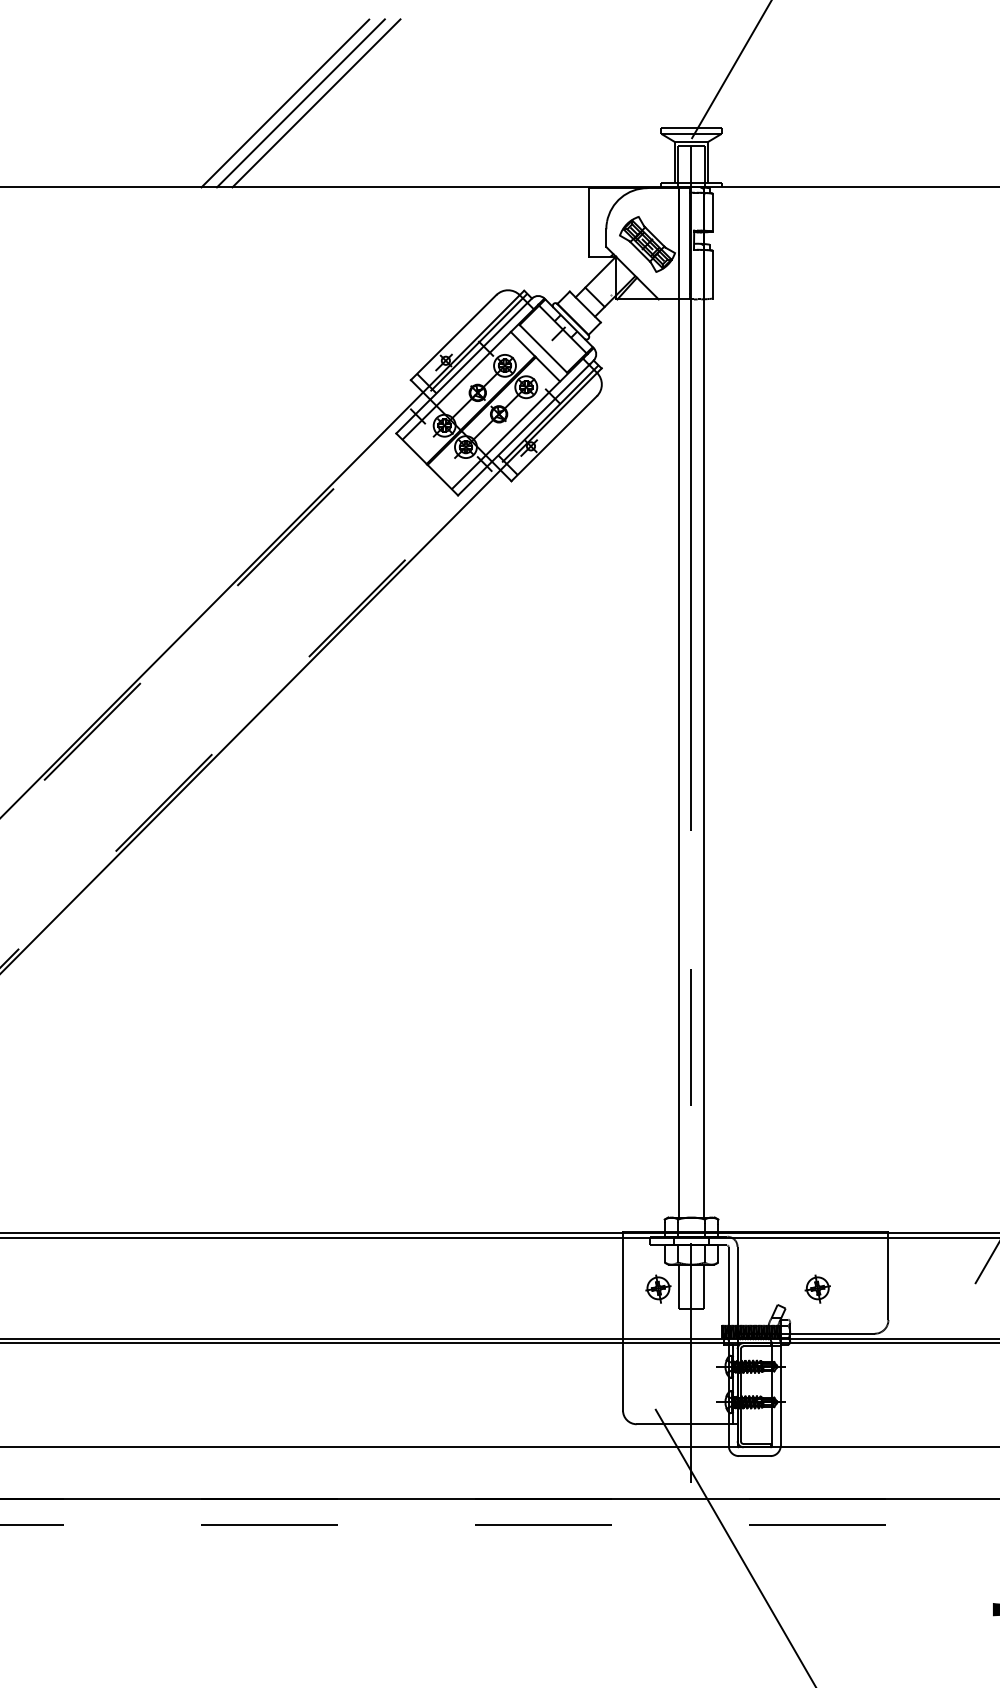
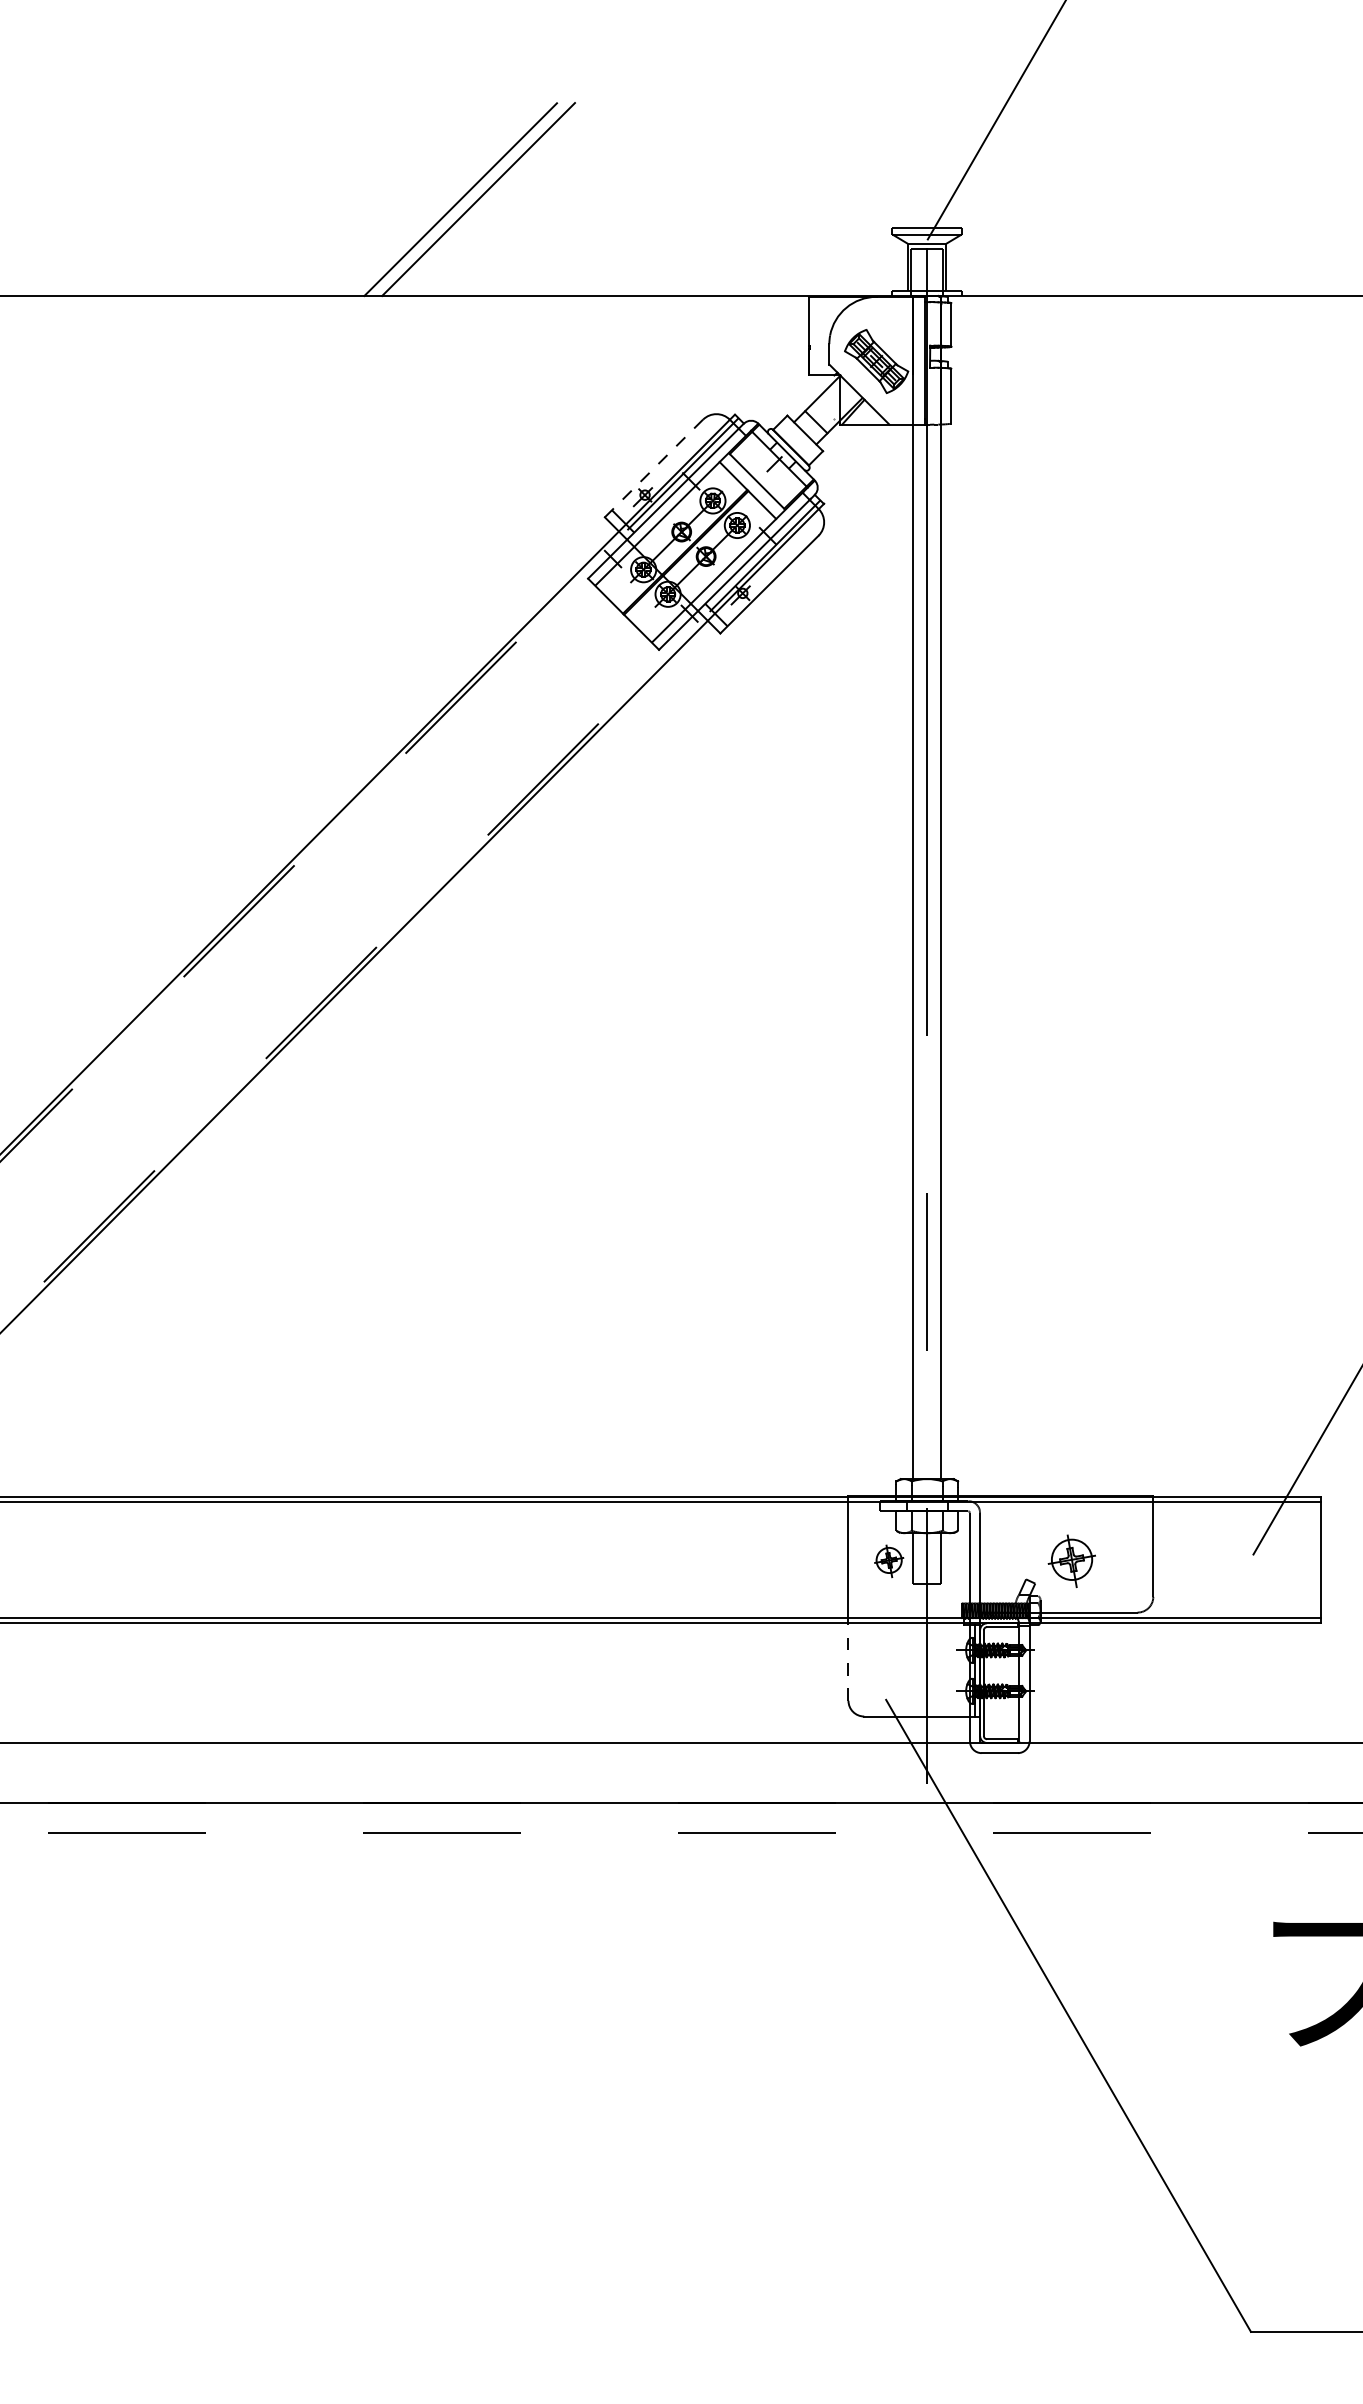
line: (315, 103) -> (495, 199), removed
line: (453, 337) -> (653, 468), solid -> dashed
part: (818, 1289) -> (1072, 1561), size x1.6
line: (623, 1377) -> (848, 1662), solid -> dashed

